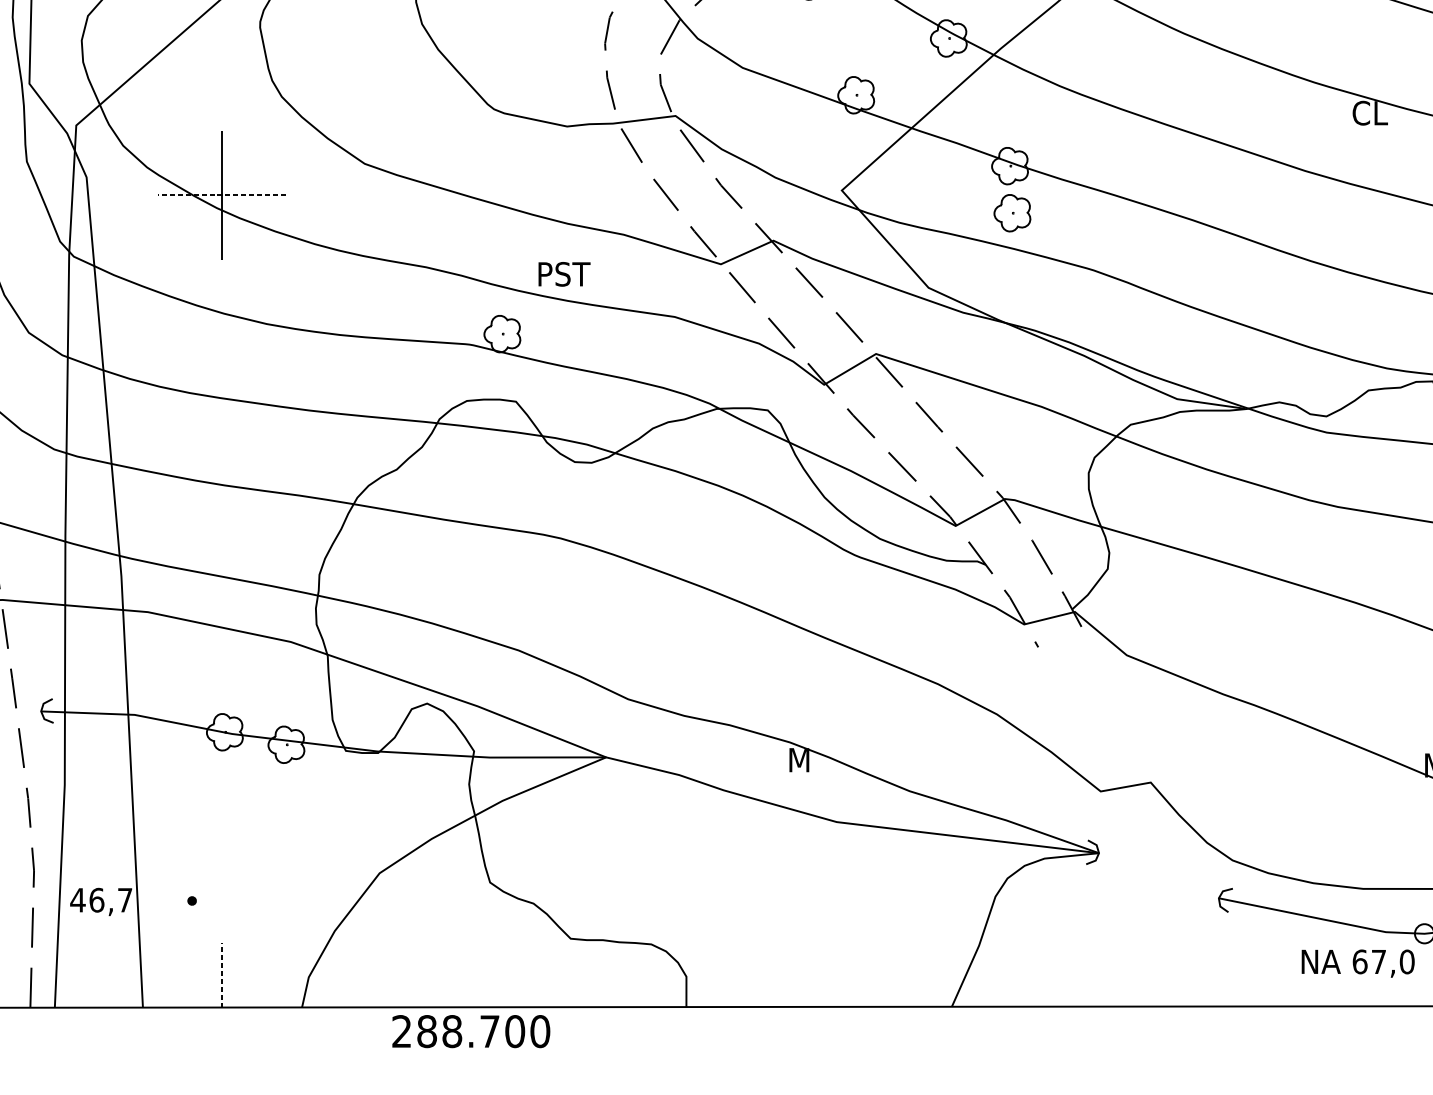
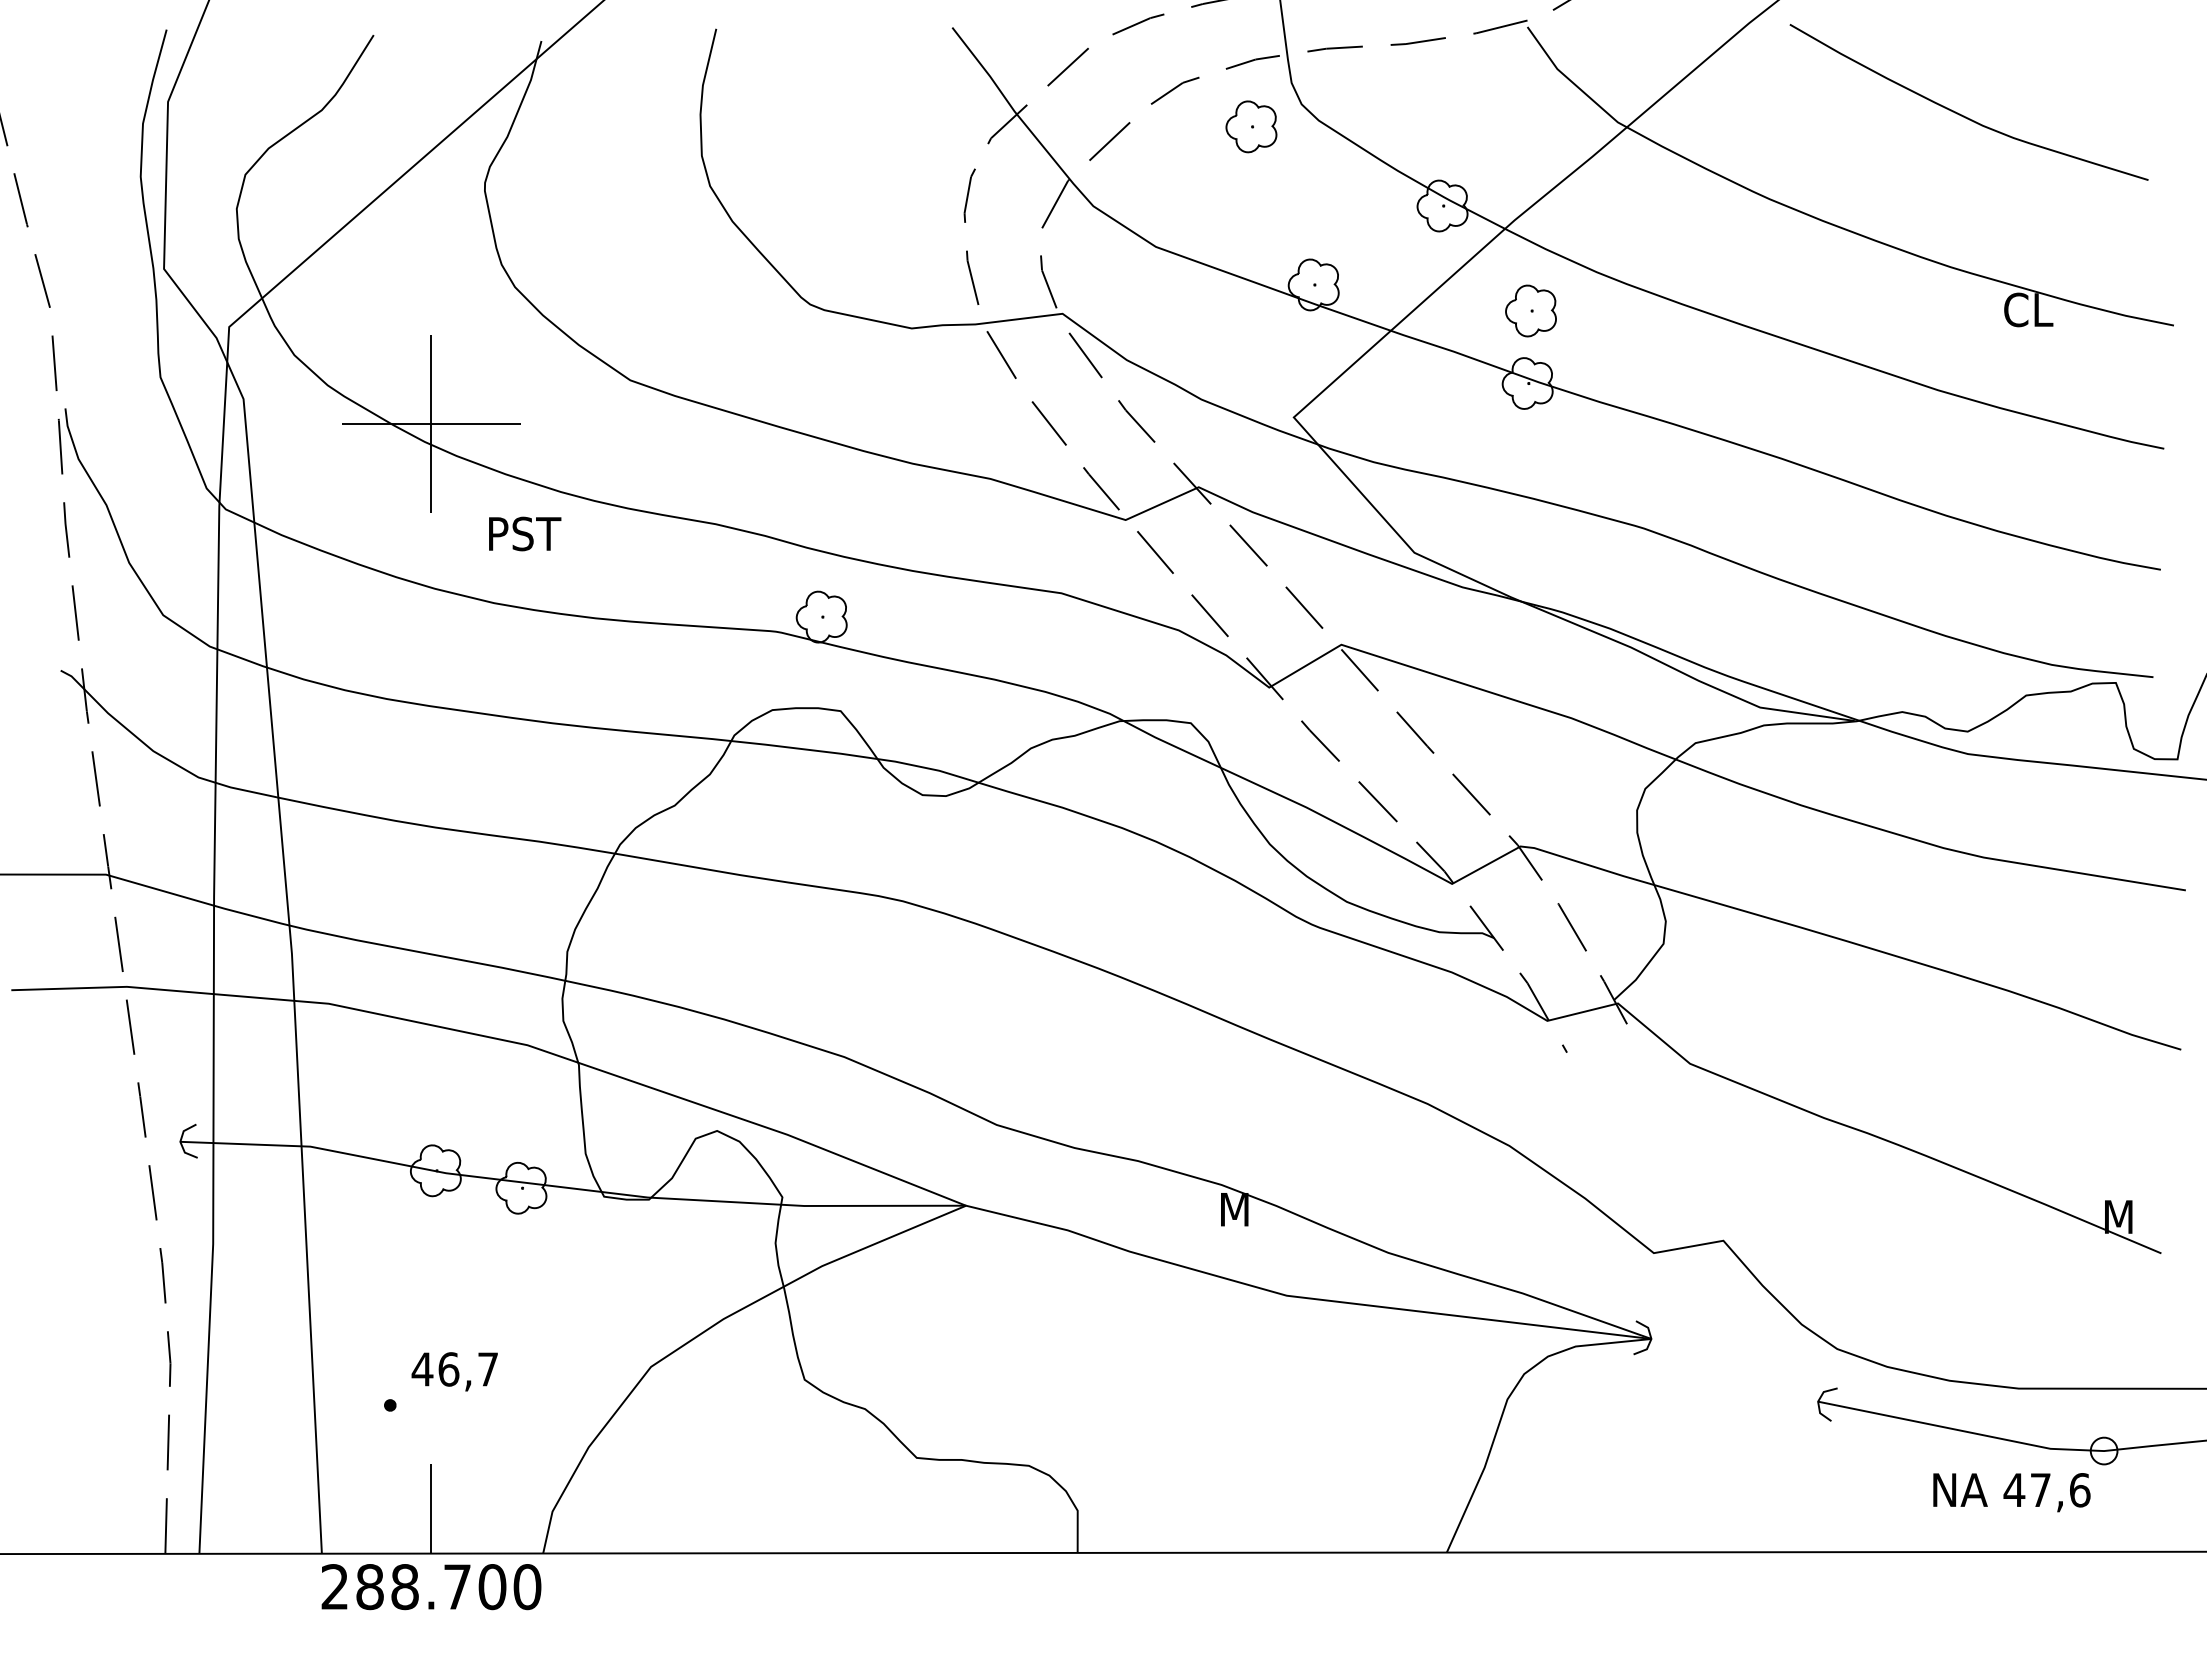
line: (221, 195) -> (430, 424), dashed -> solid
part: (1012, 212) -> (1530, 310), moved
text: (564, 273) -> (525, 533), moved
text: (100, 901) -> (454, 1371), moved
text: (1383, 962) -> (2046, 1490), 67,0 -> 47,6
line: (221, 975) -> (431, 1509), dashed -> solid
text: (471, 1031) -> (431, 1587), moved

